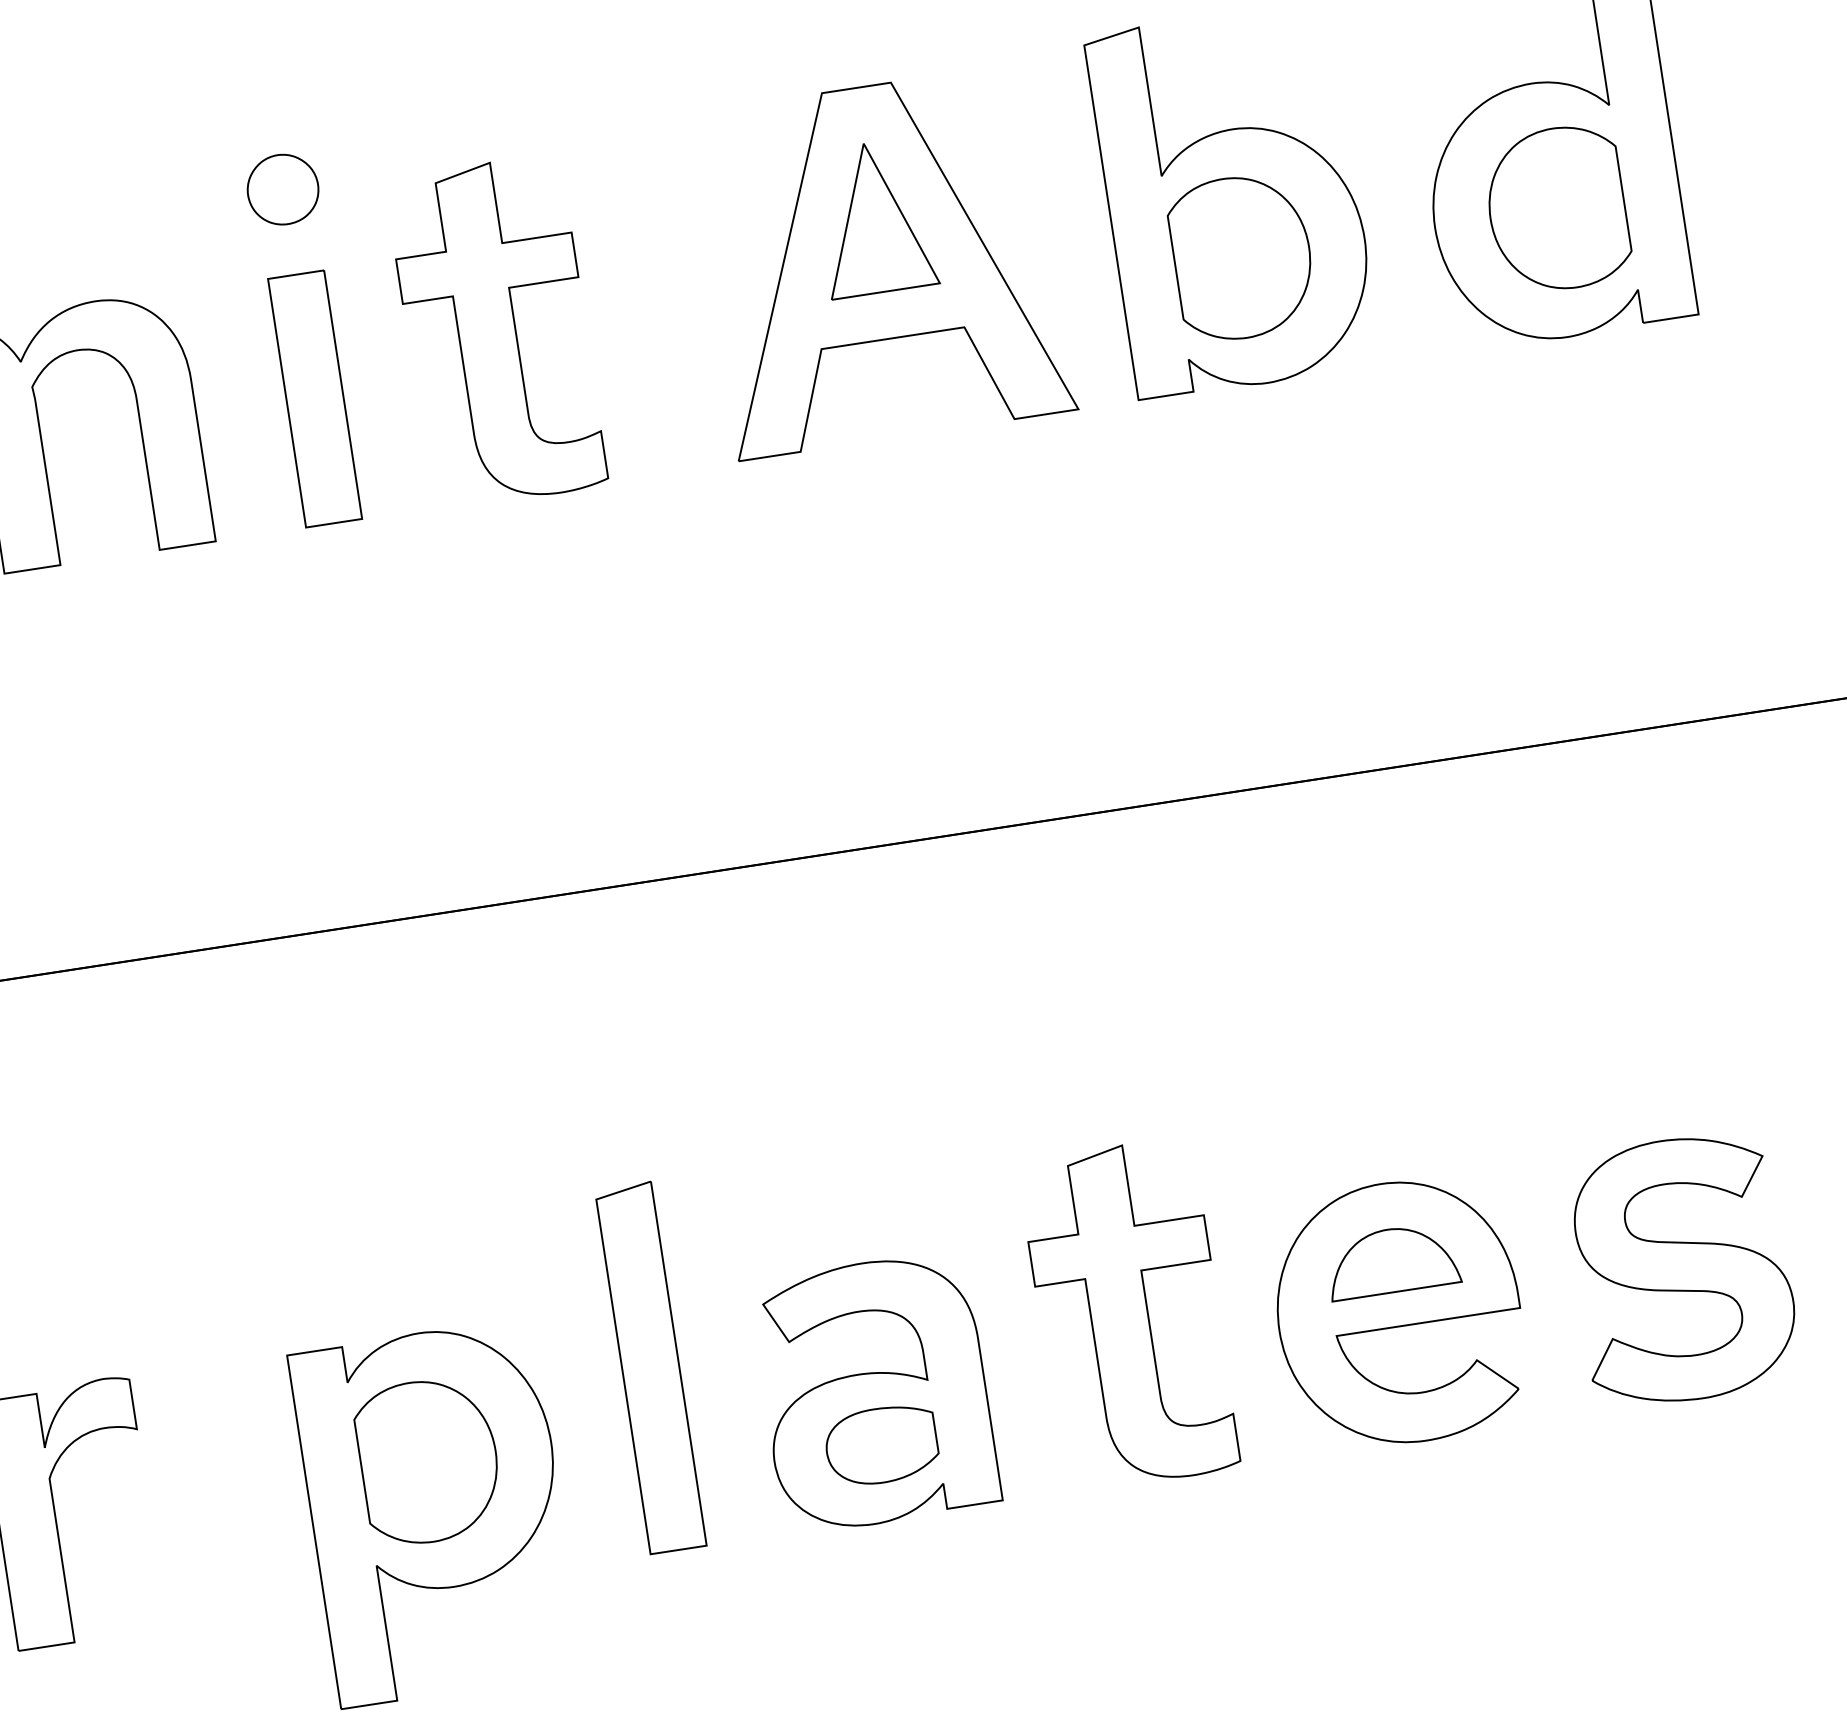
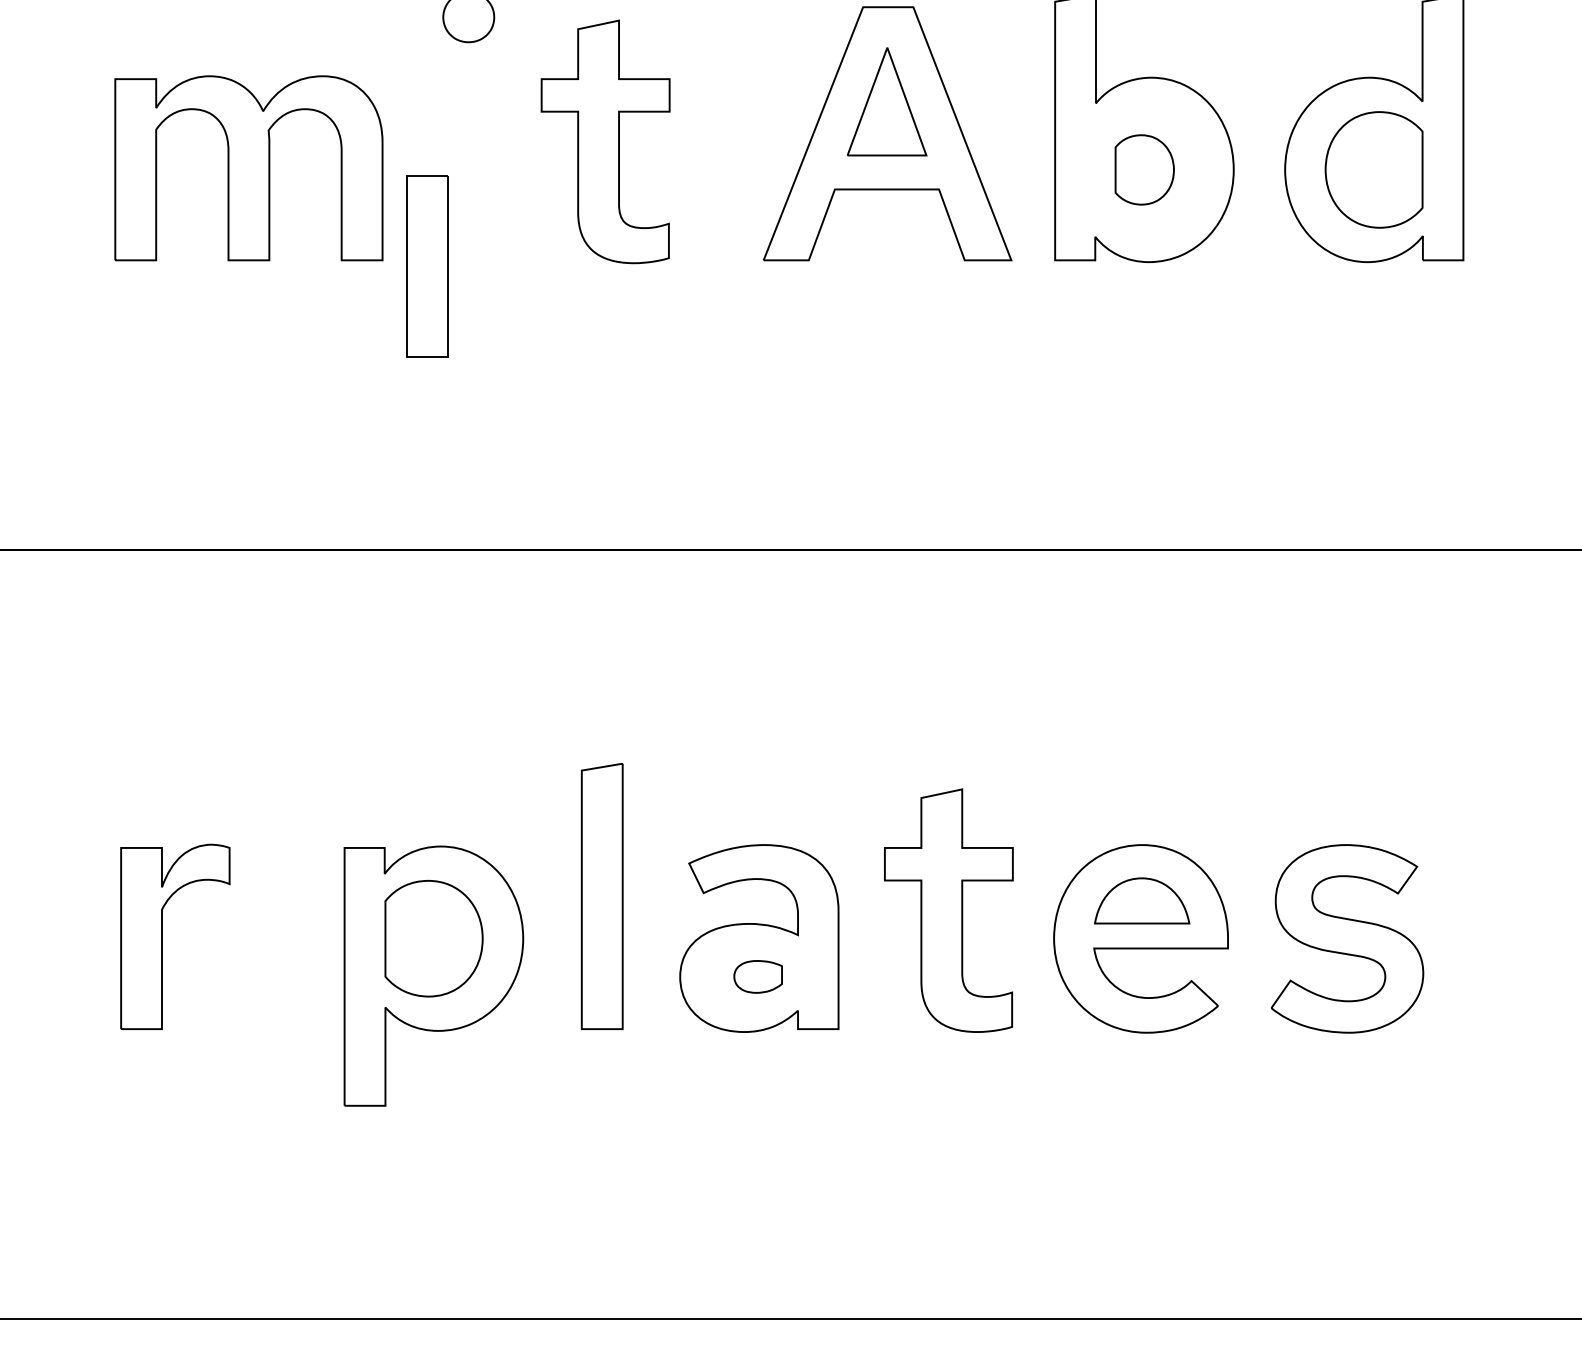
part: (1242, 256) -> (1144, 169), size x0.6
part: (314, 398) -> (427, 266), moved
part: (880, 1445) -> (757, 976), size x0.6

